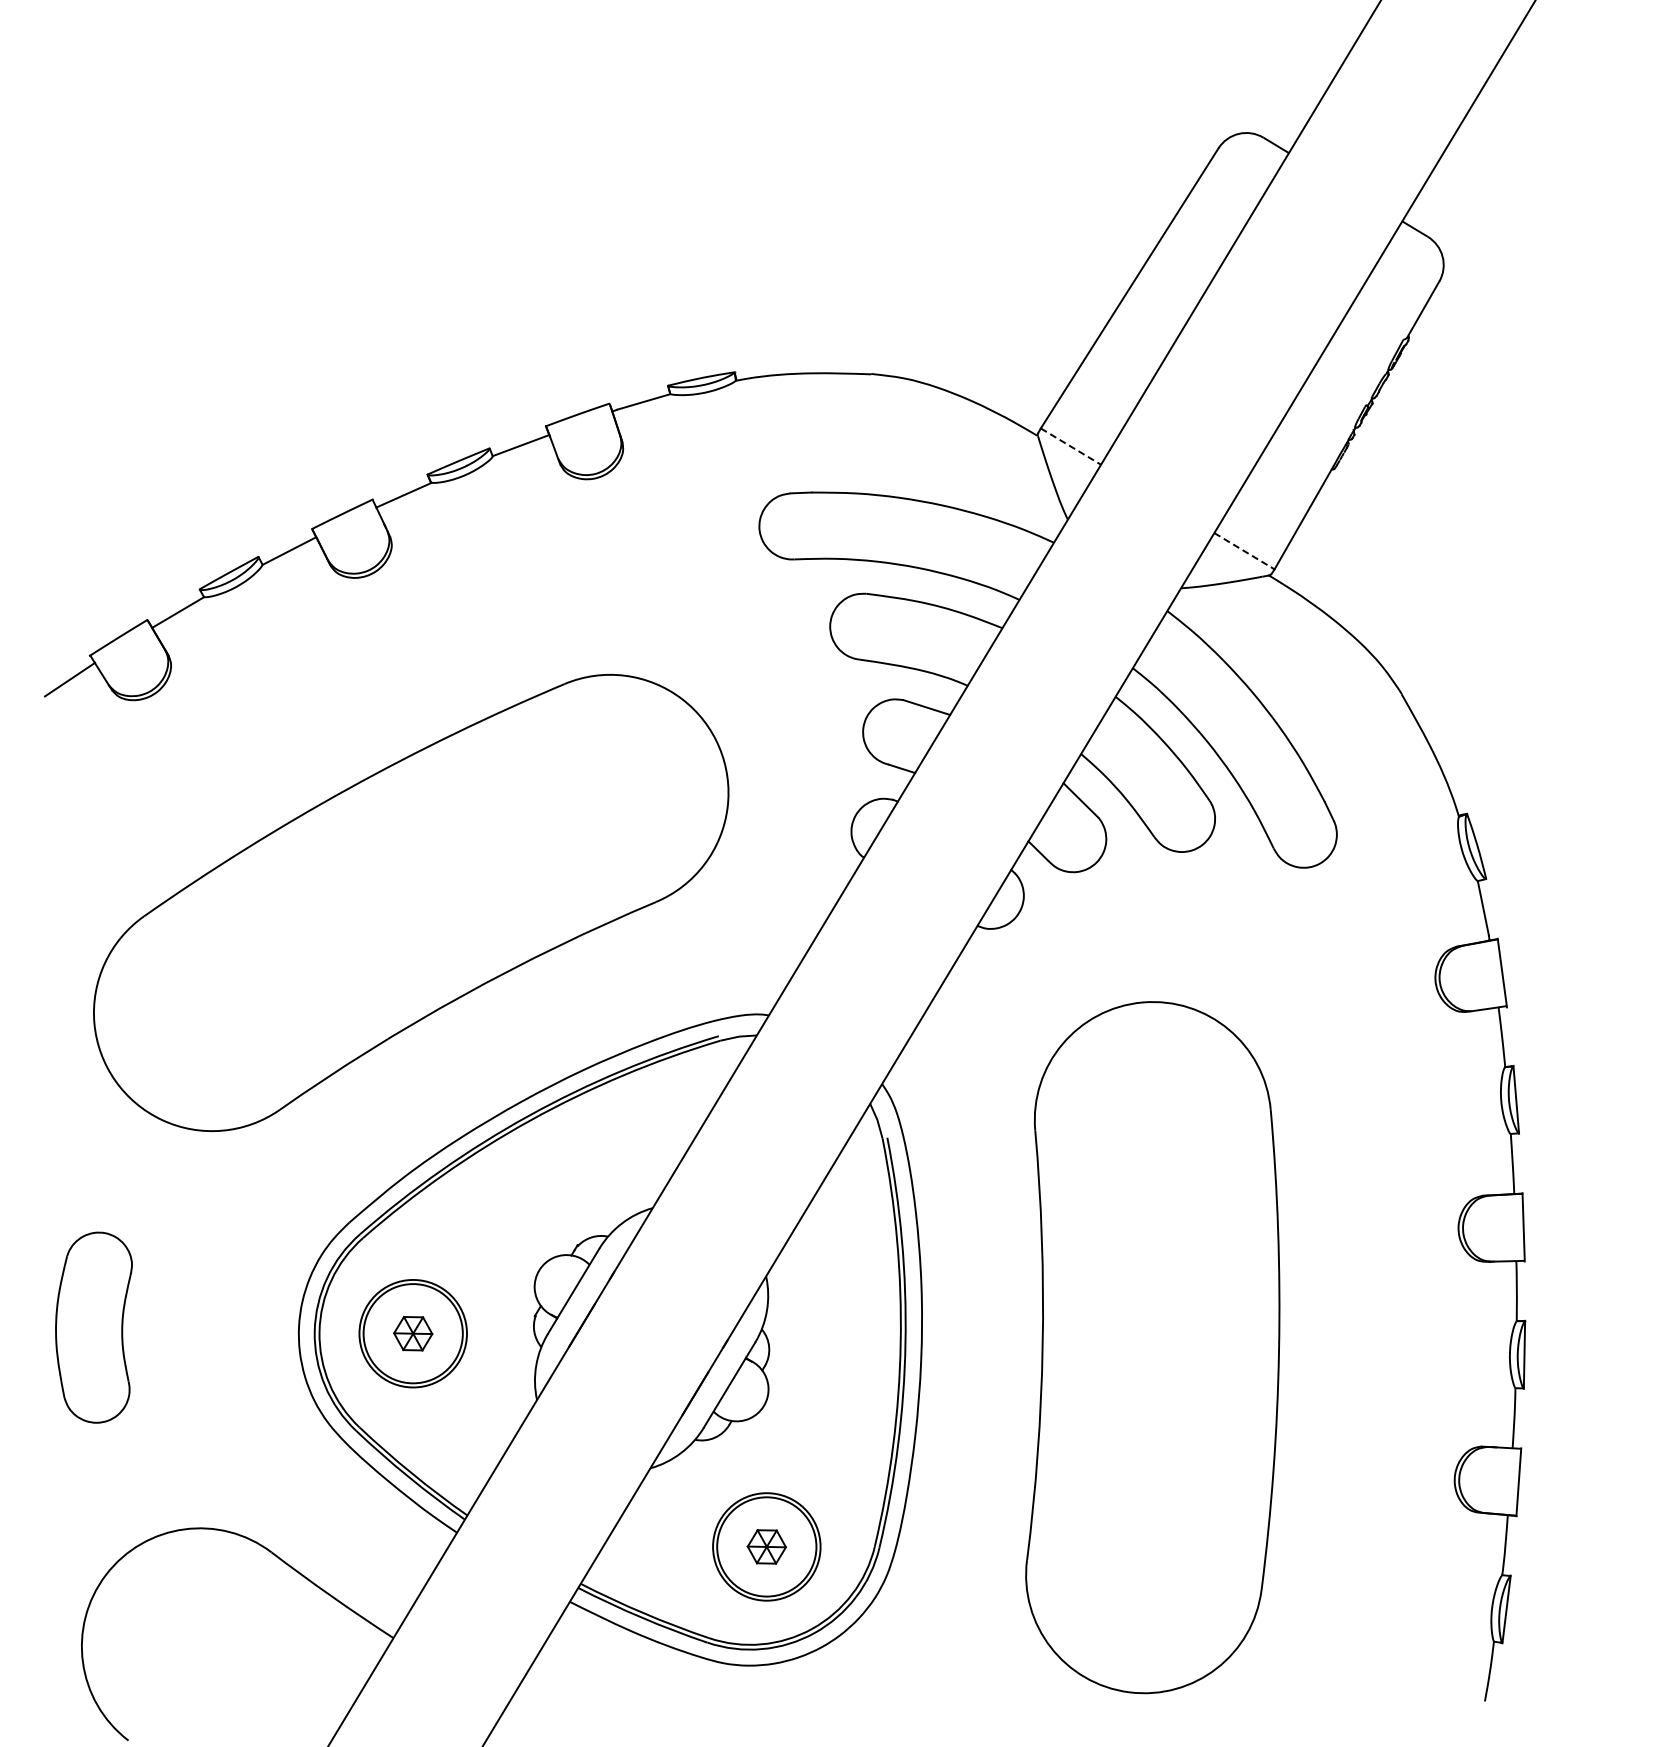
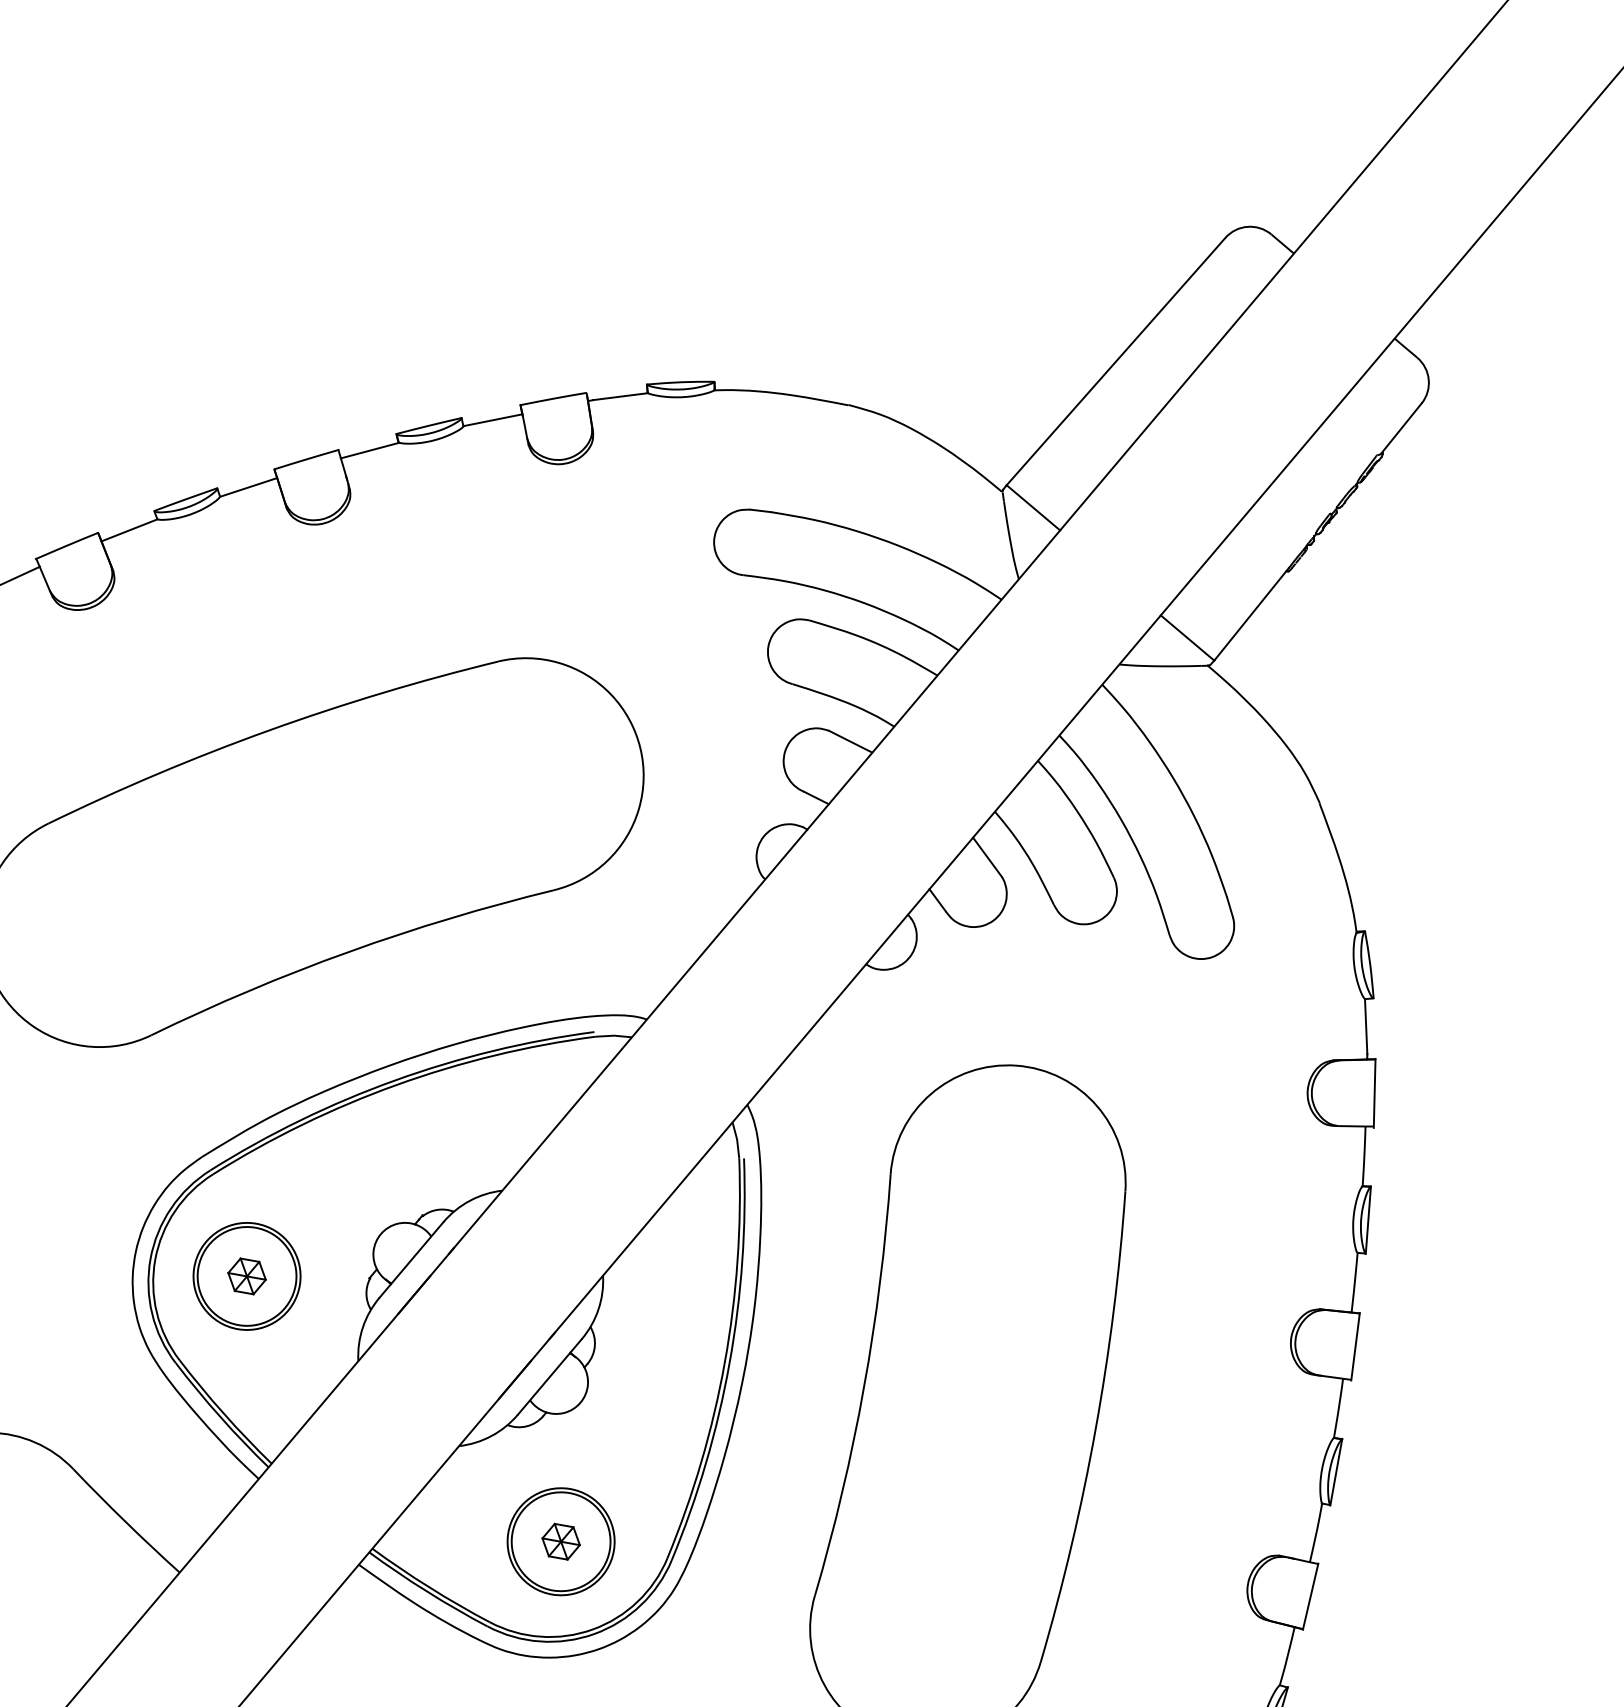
line: (1071, 446) -> (1033, 507), dashed -> solid
line: (1244, 551) -> (1187, 638), dashed -> solid

